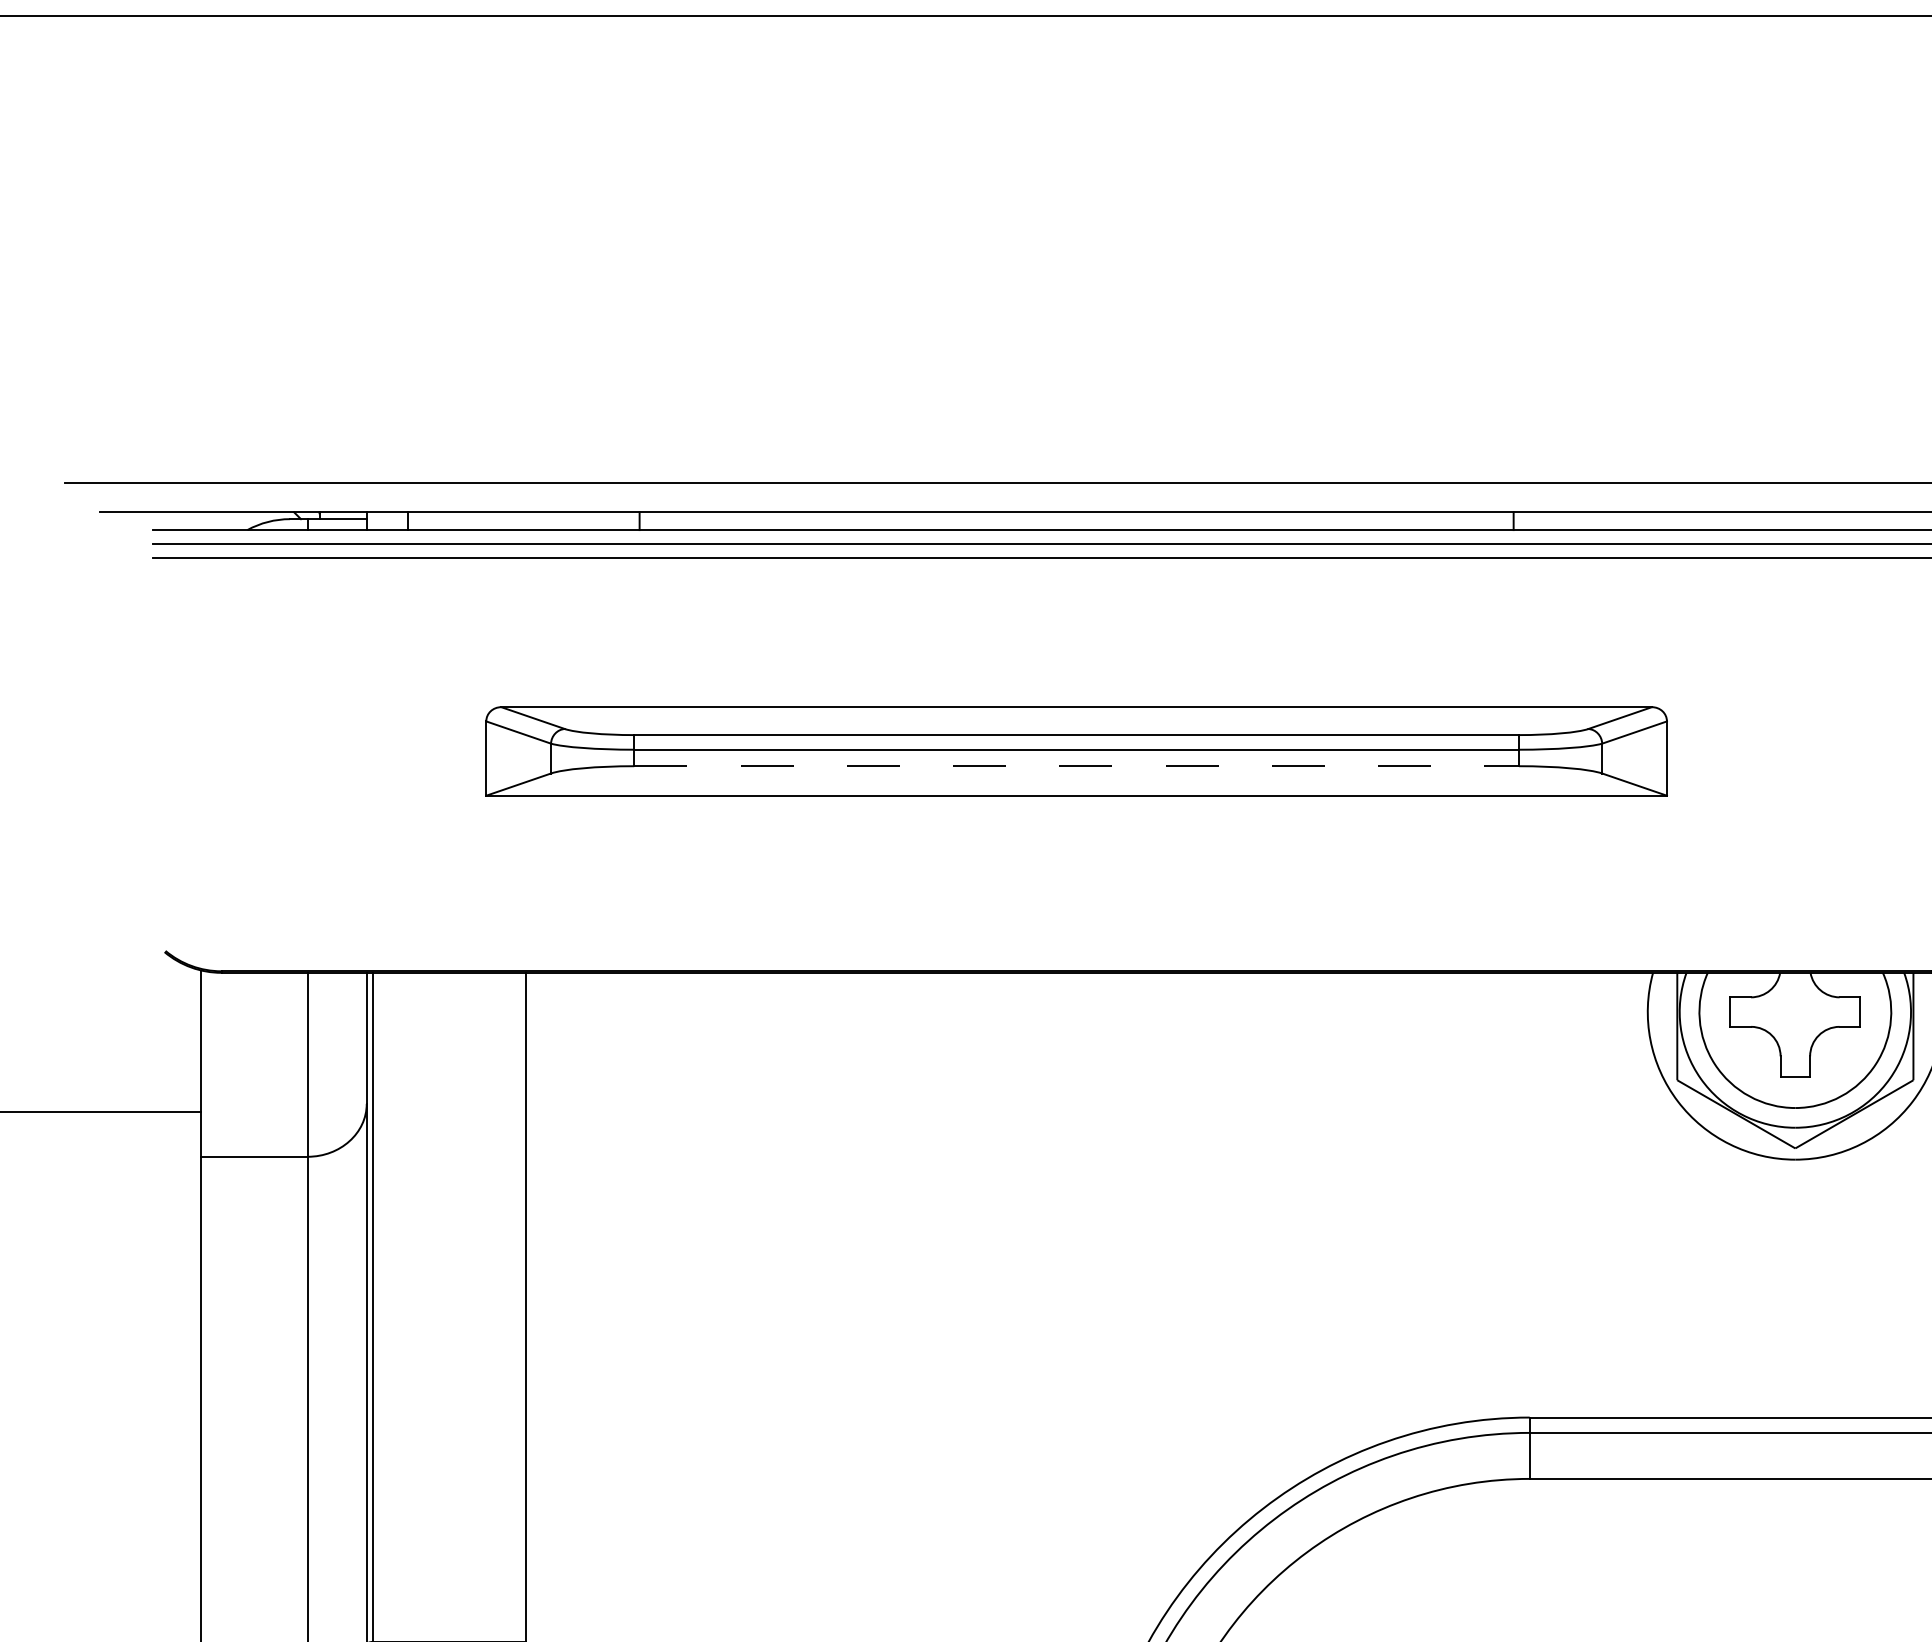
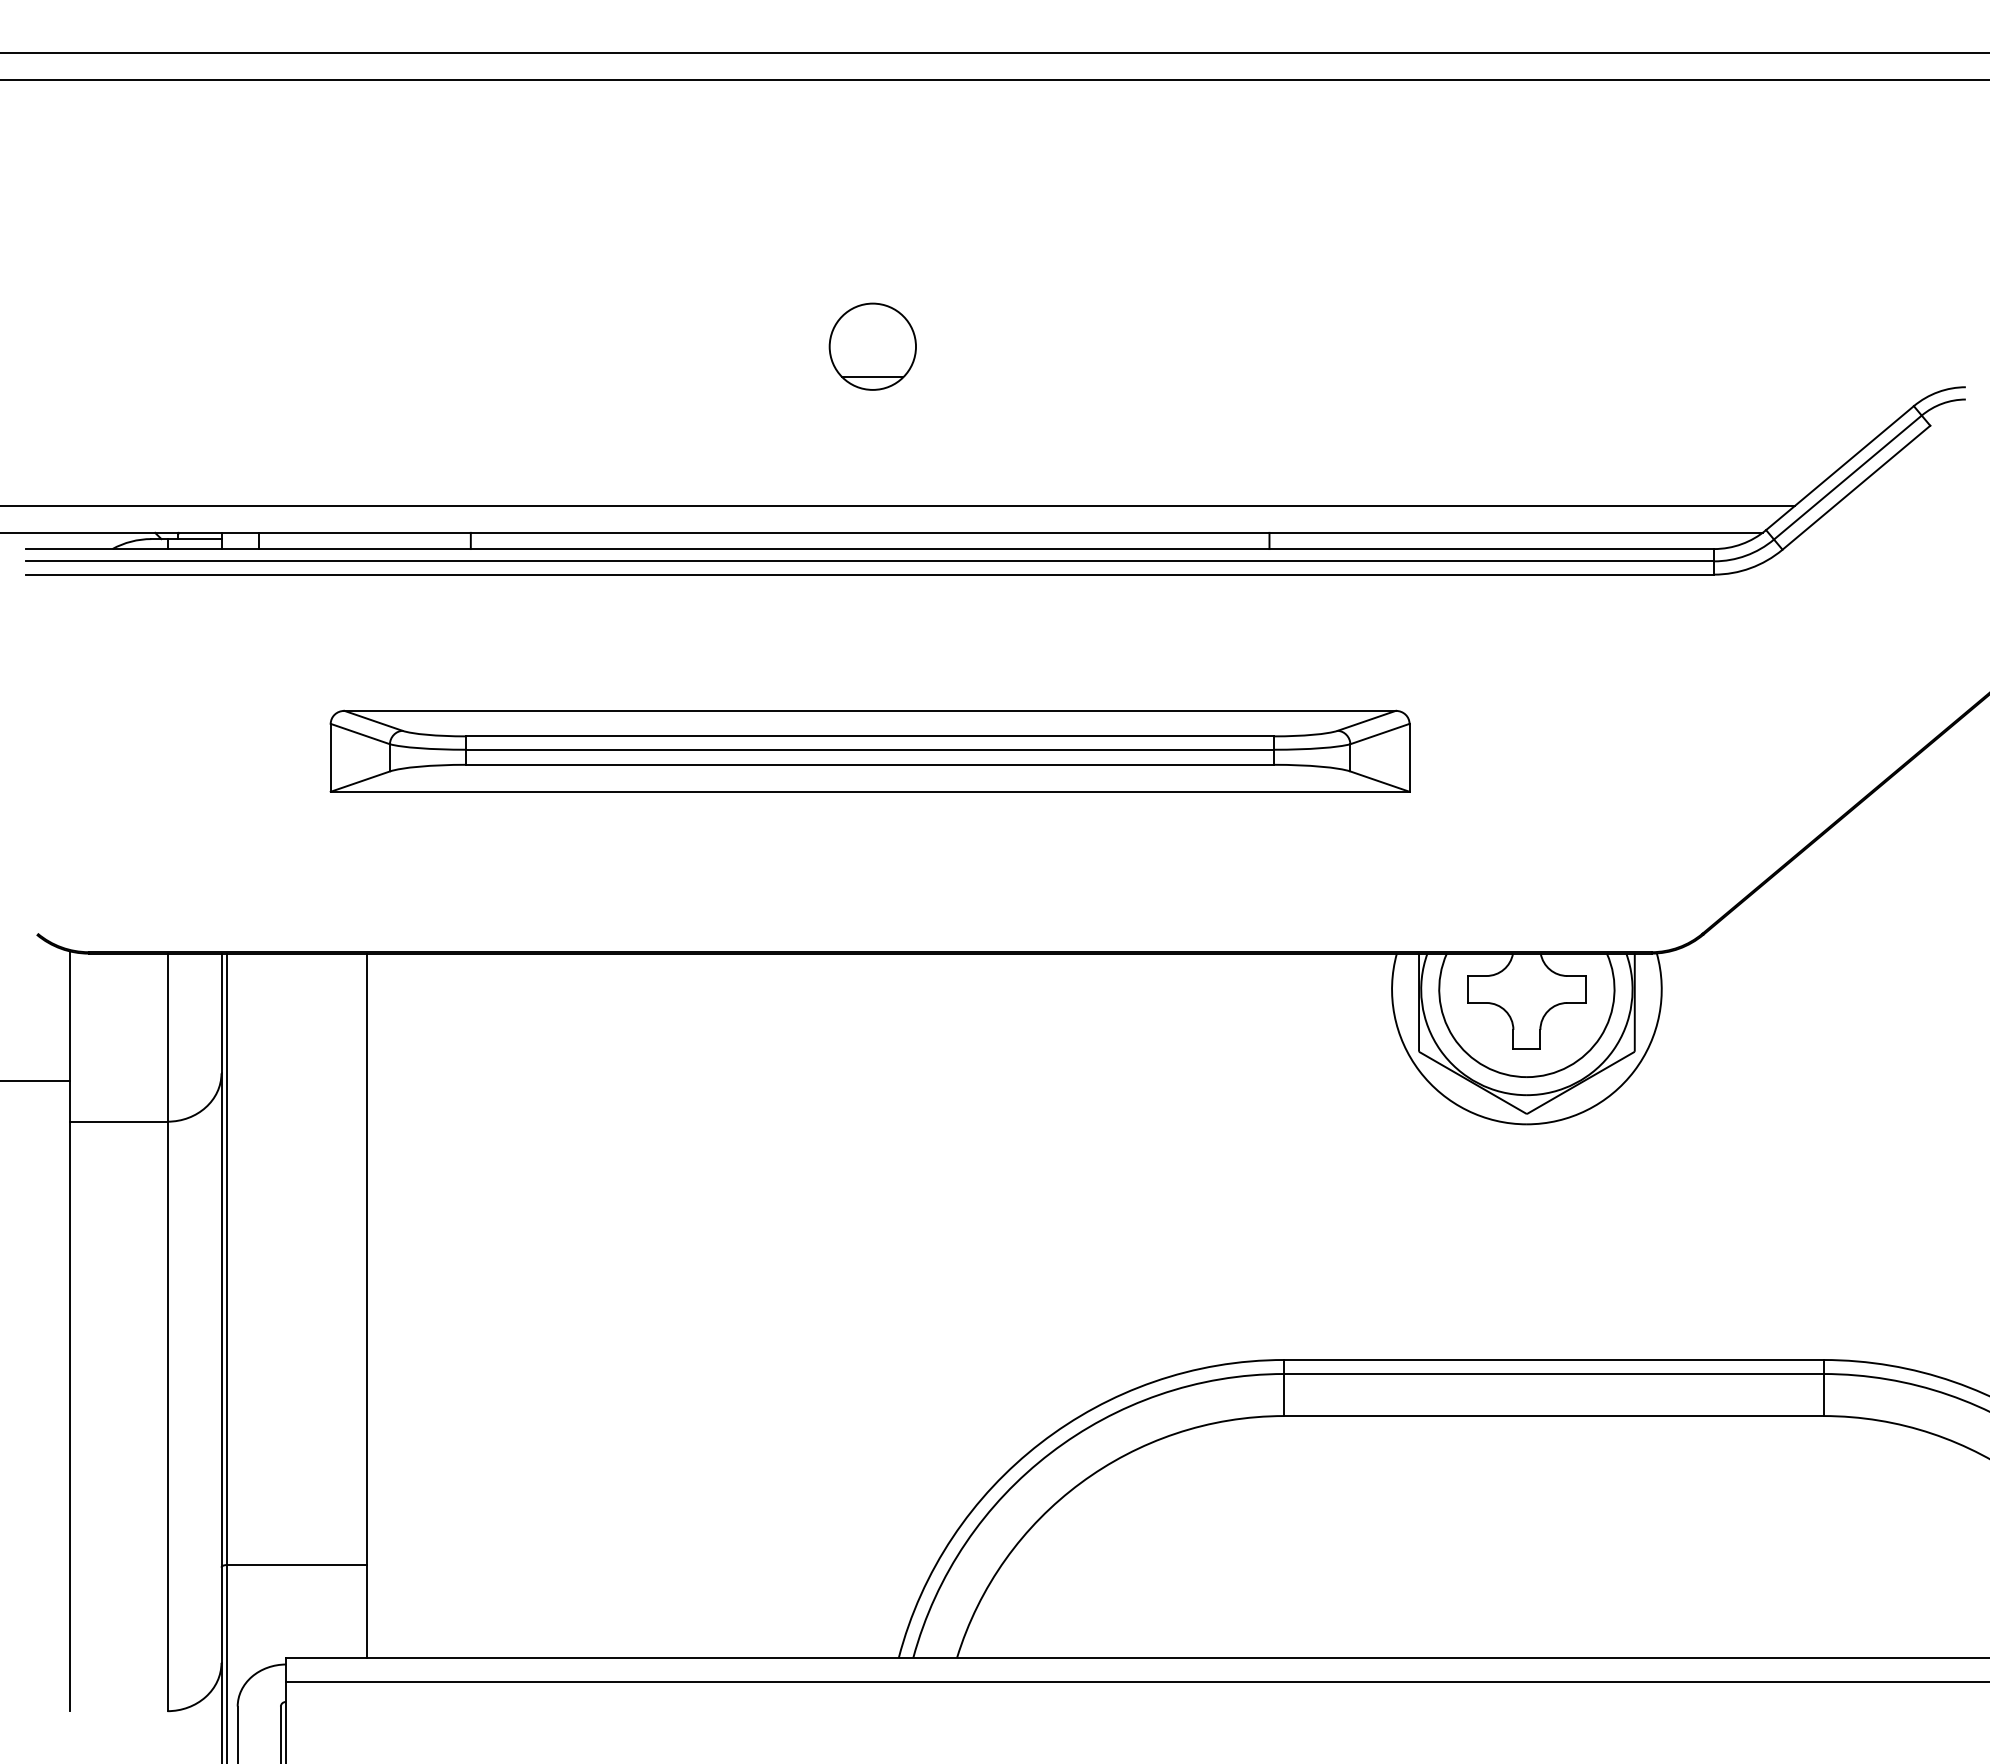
part: (1079, 308) -> (872, 346), added
line: (1077, 765) -> (870, 764), dashed -> solid

